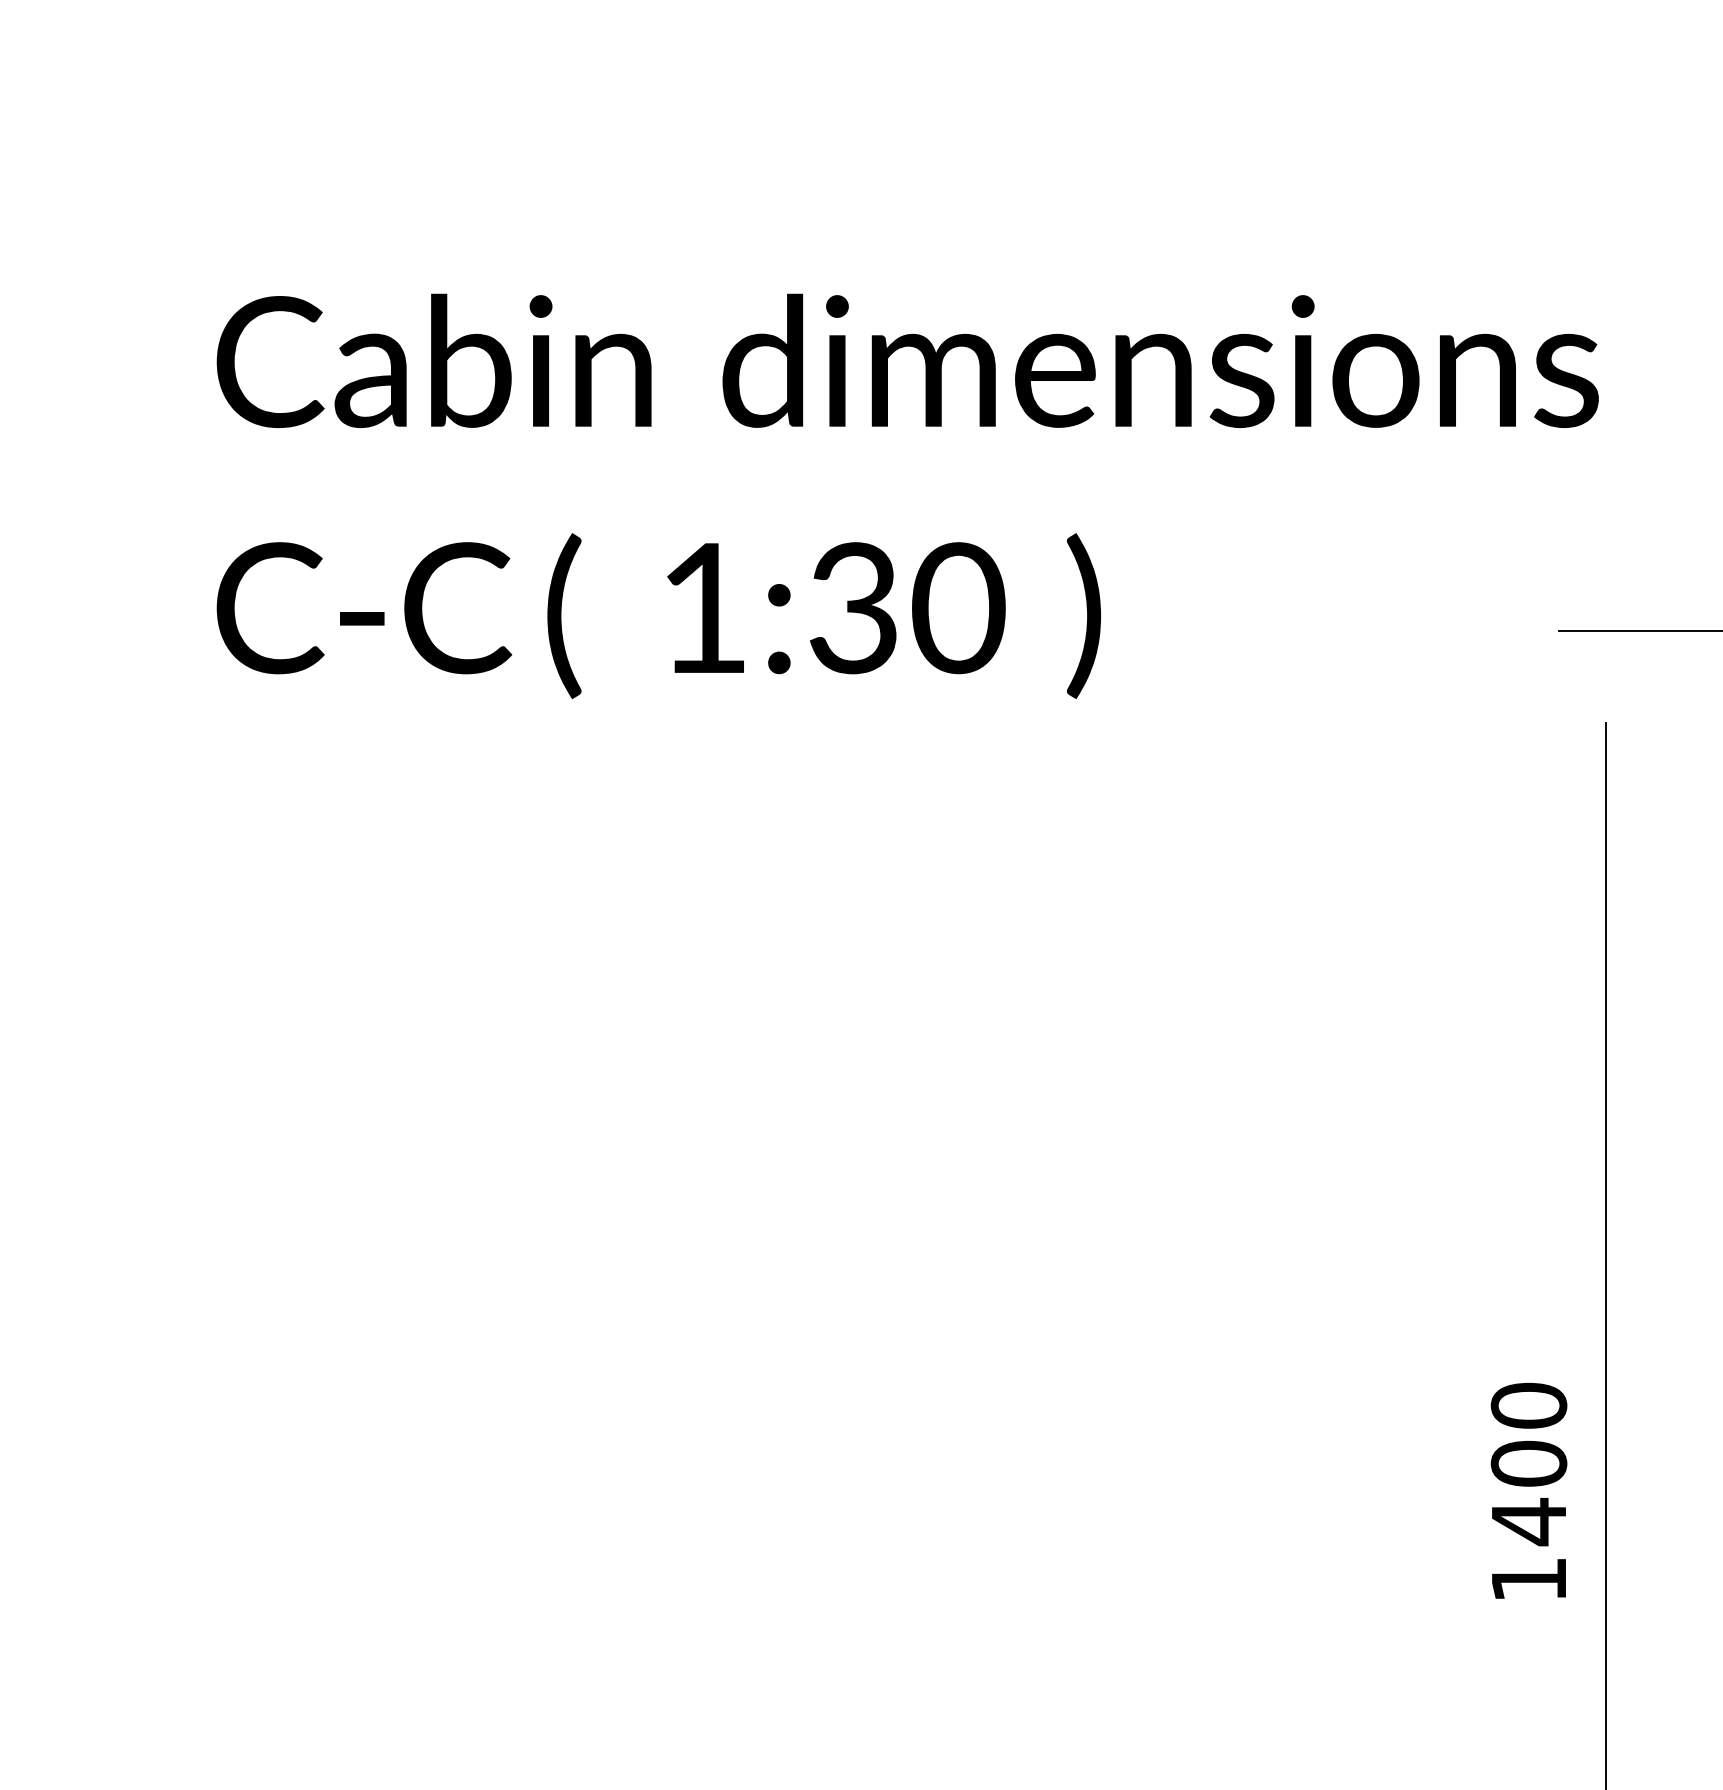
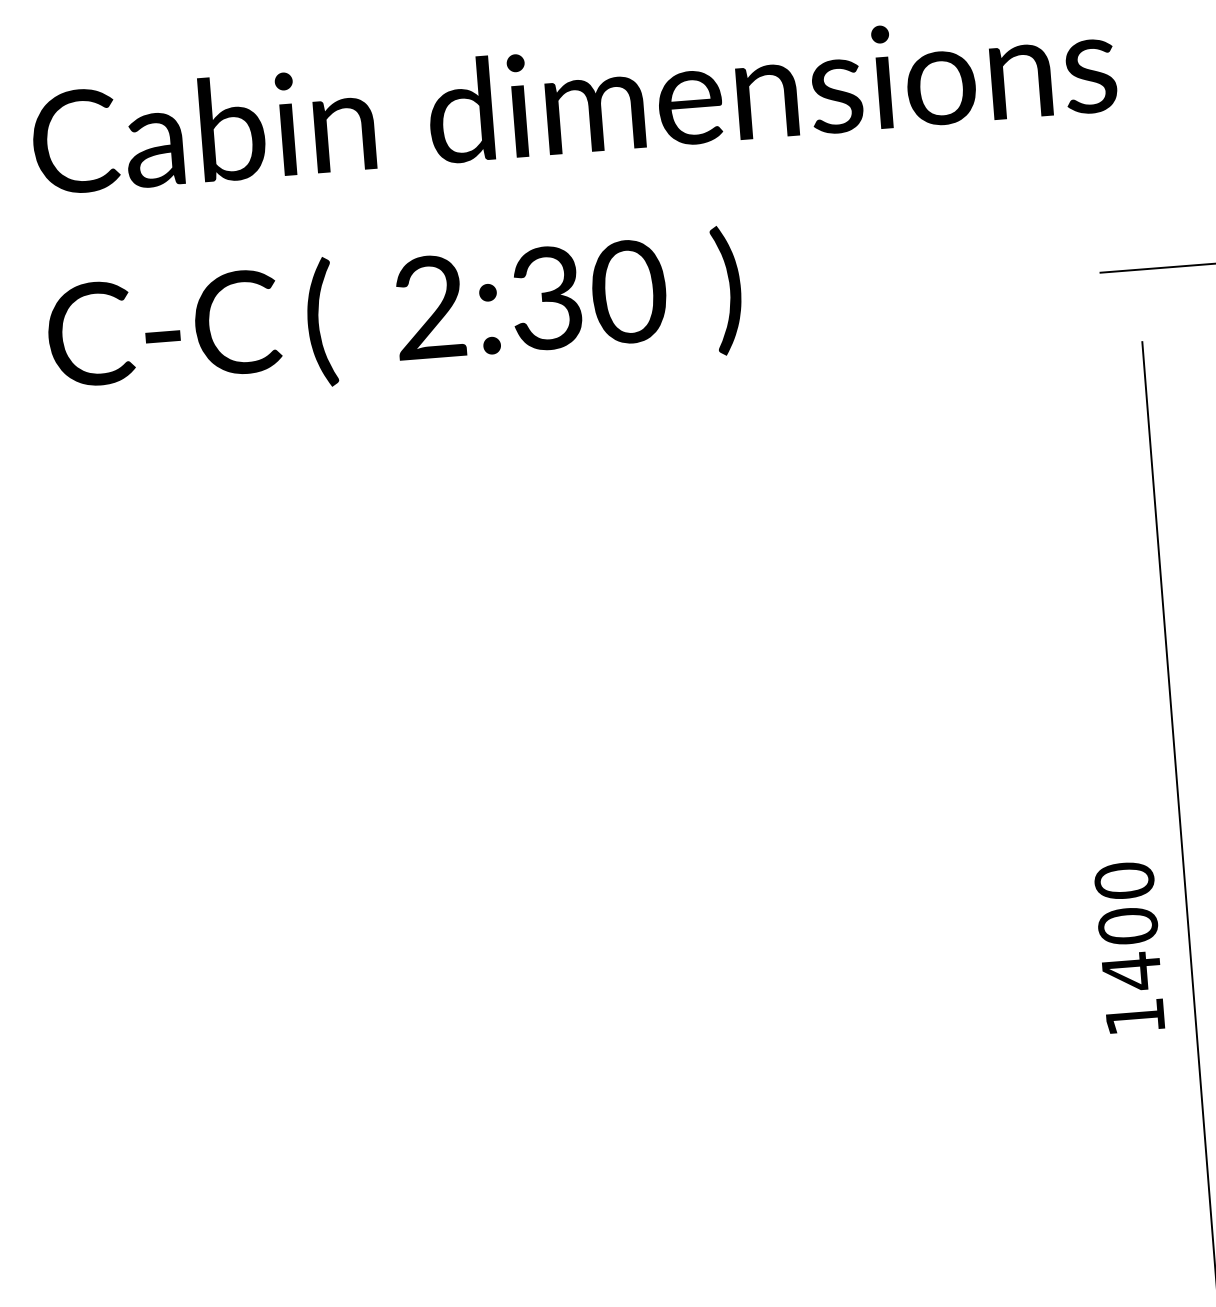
text: (703, 607) -> (429, 307), 1:30 -> 2:30

